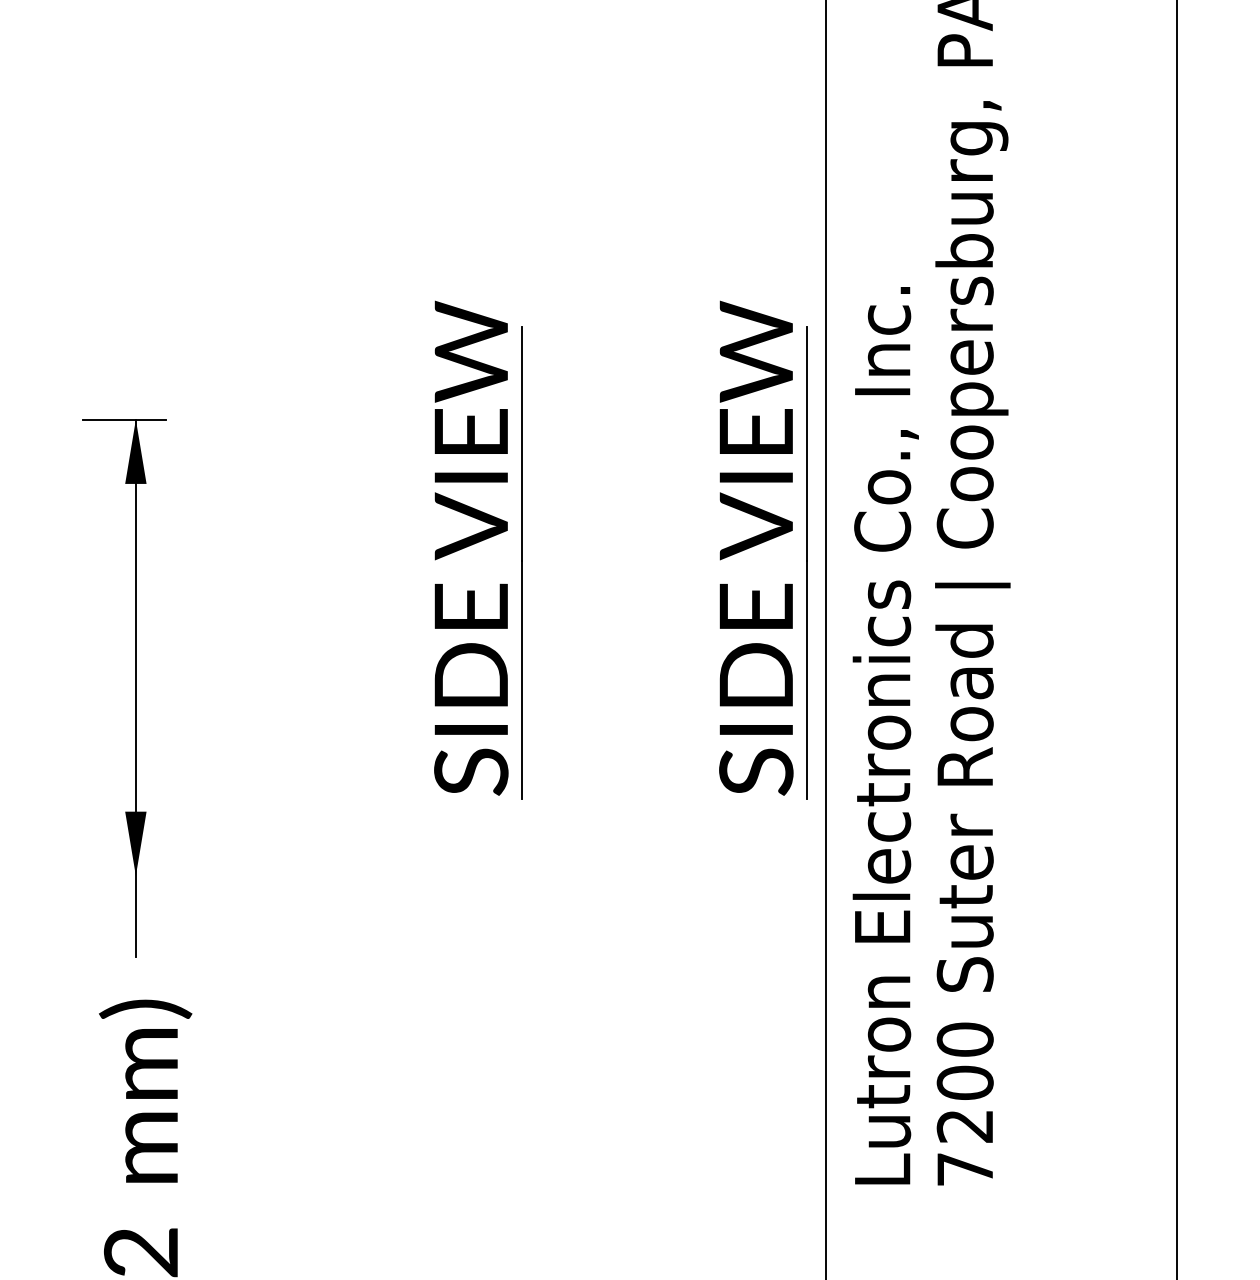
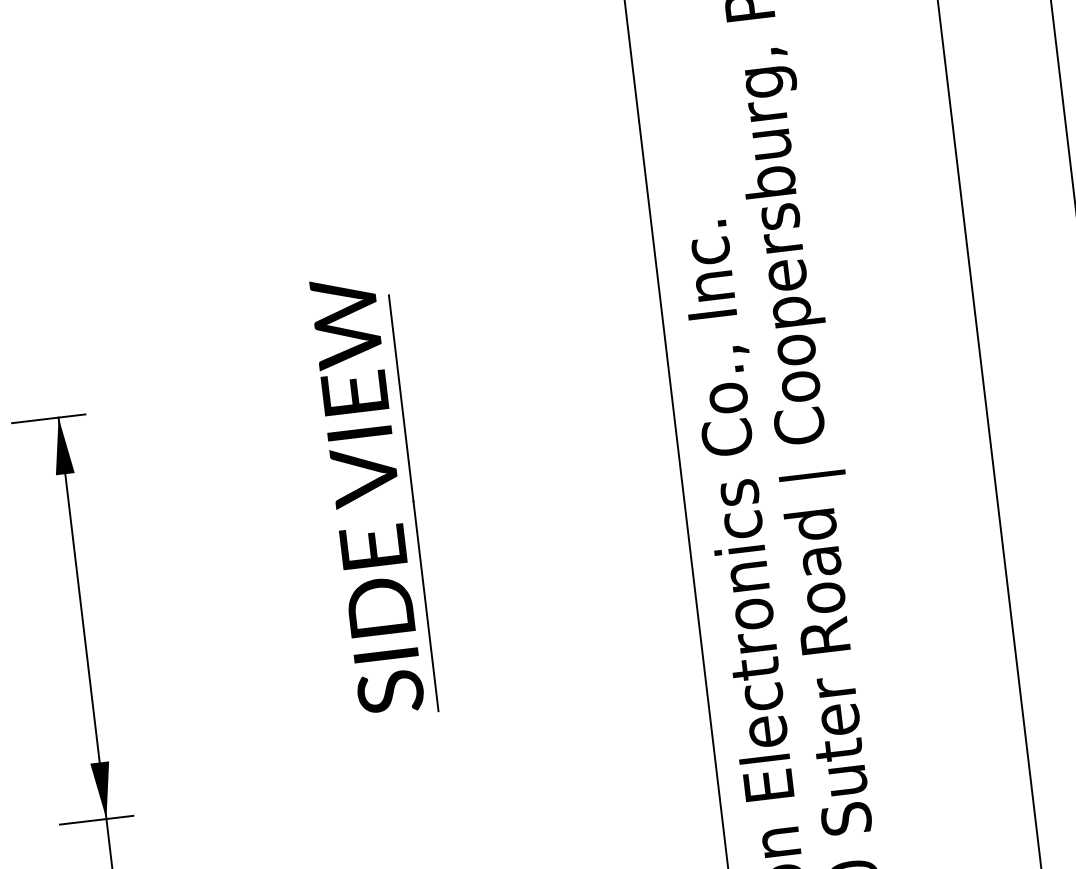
part: (762, 543) -> (622, 460), removed
line: (124, 875) -> (96, 819), added

